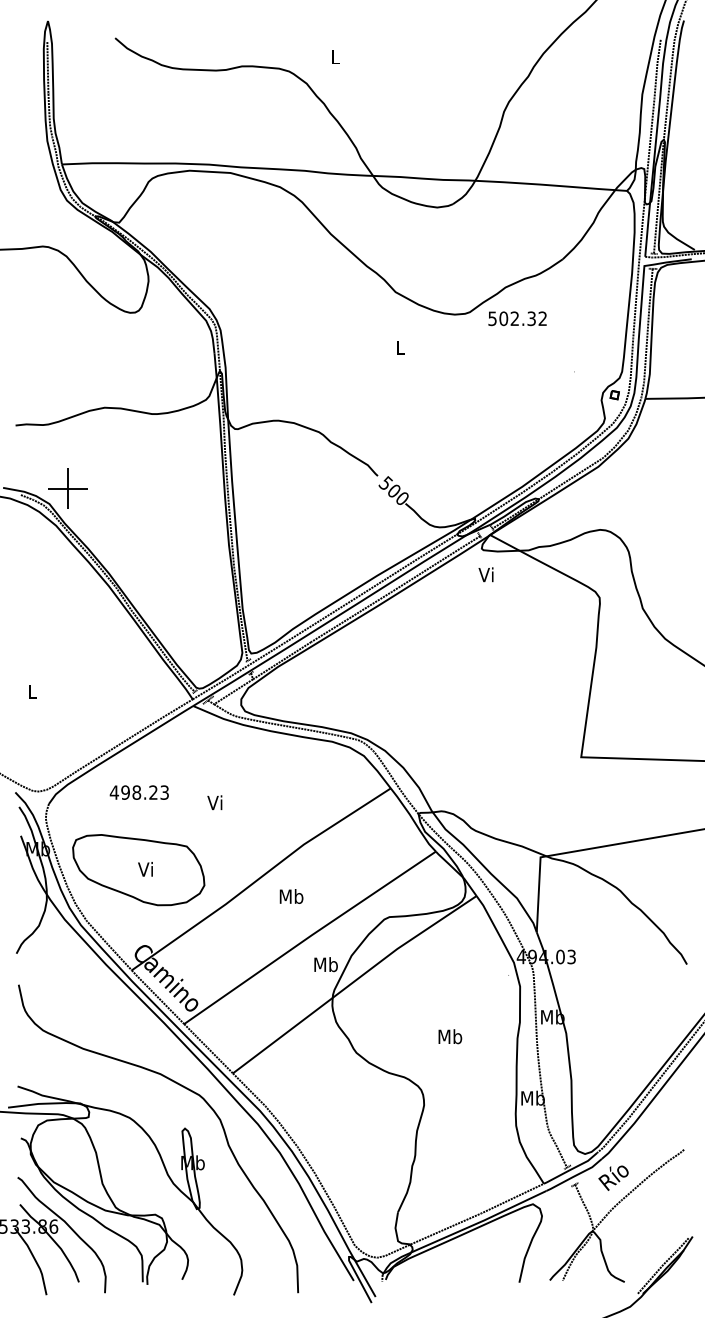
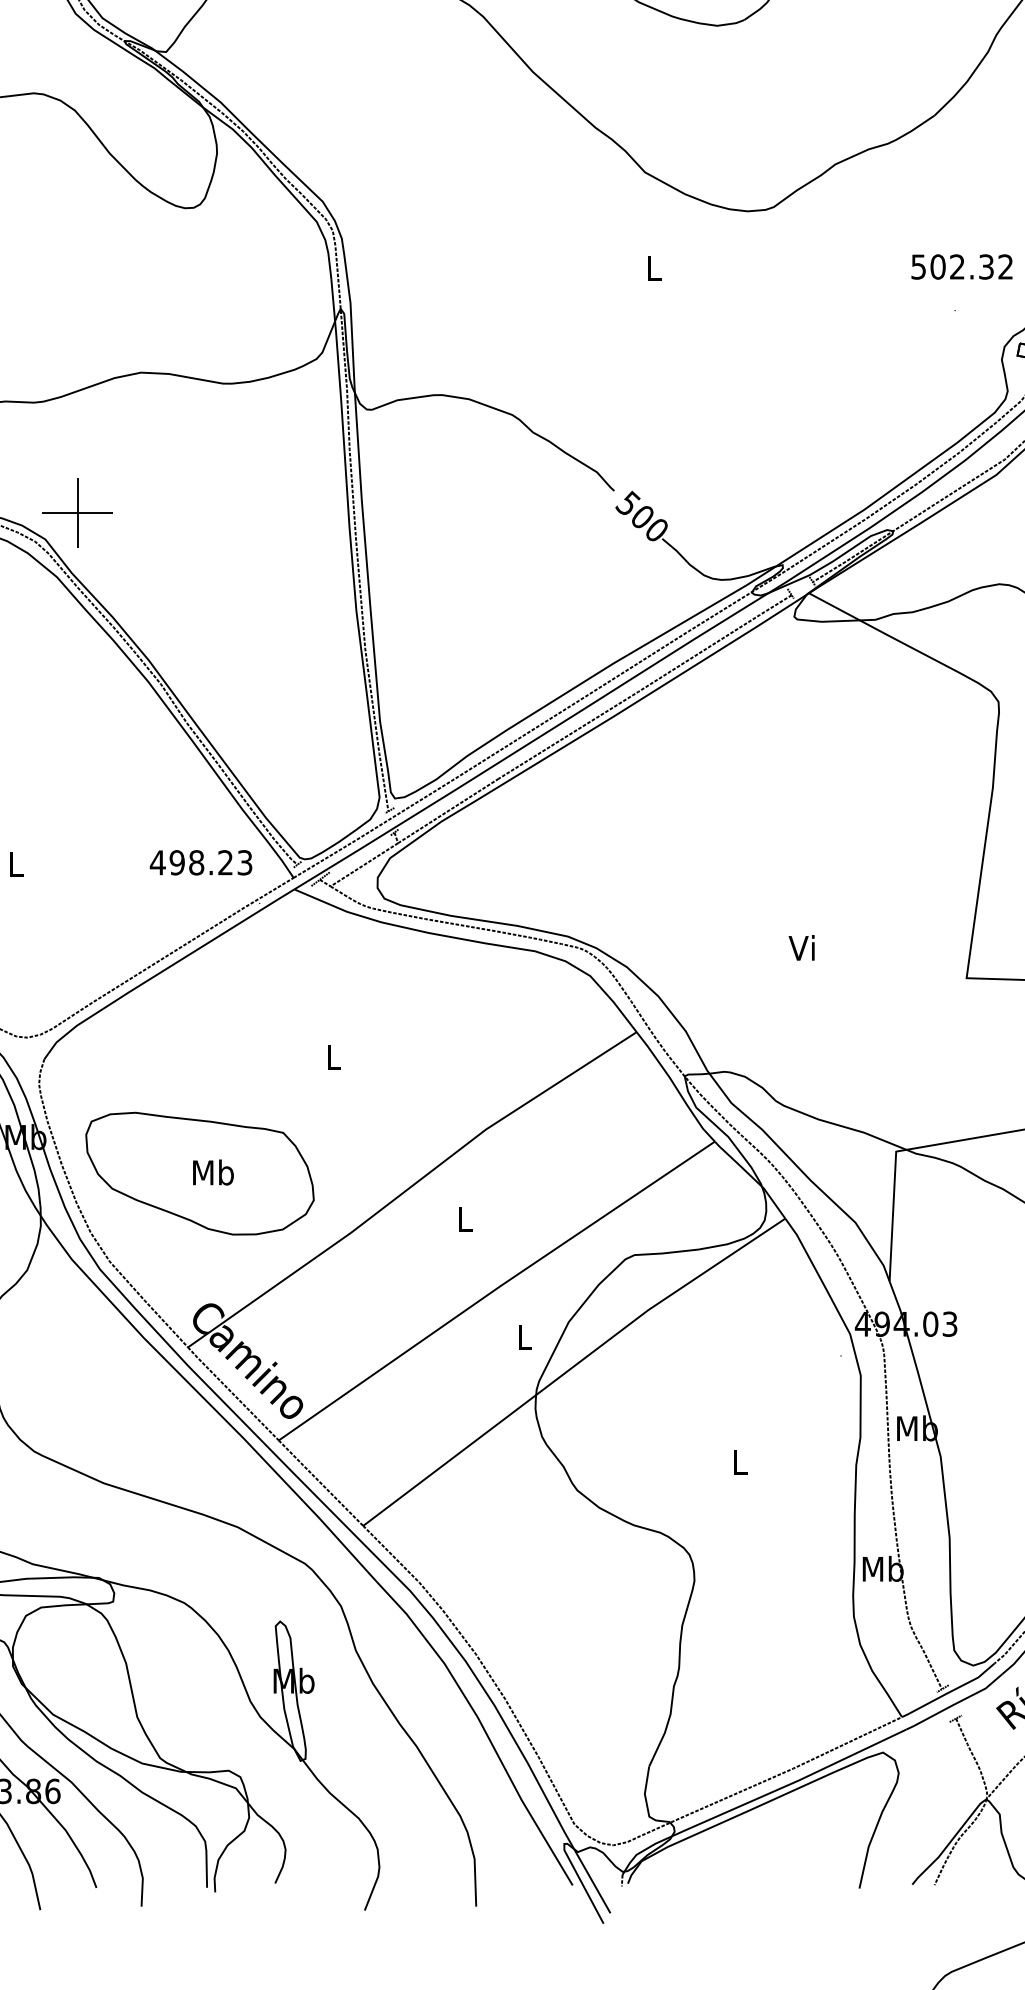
text: (517, 318) -> (961, 266), moved
text: (485, 574) -> (800, 947), moved
text: (138, 792) -> (199, 862), moved
text: (214, 802) -> (331, 1056), Vi -> L
text: (146, 868) -> (213, 1170), Vi -> Mb
text: (291, 896) -> (464, 1219), Mb -> L
text: (325, 964) -> (523, 1337), Mb -> L
text: (450, 1036) -> (740, 1461), Mb -> L

